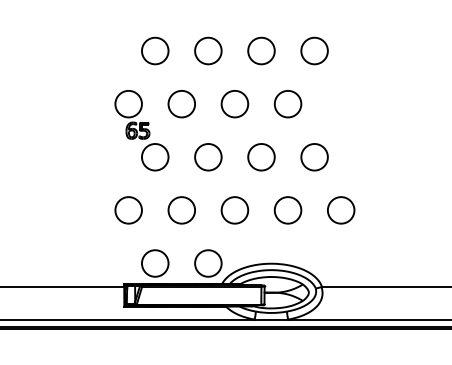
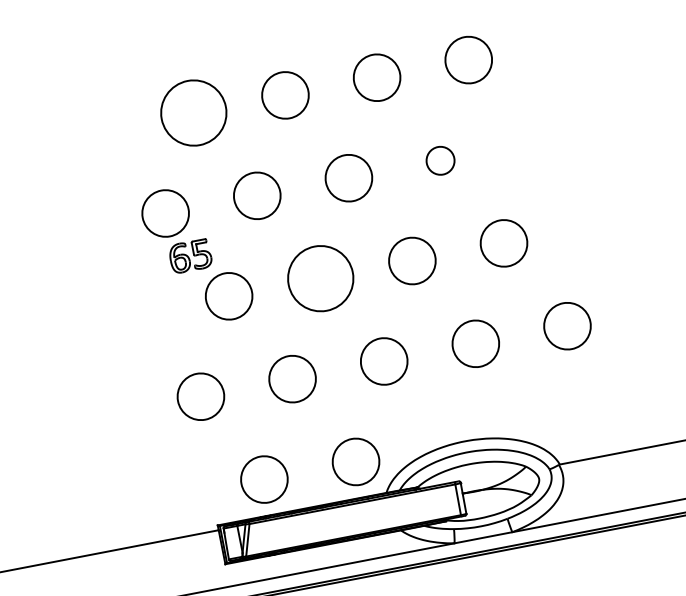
circle: (154, 50) -> (192, 112), size x1.4
circle: (287, 104) -> (439, 161), size x0.6
circle: (208, 157) -> (321, 279), size x1.4

